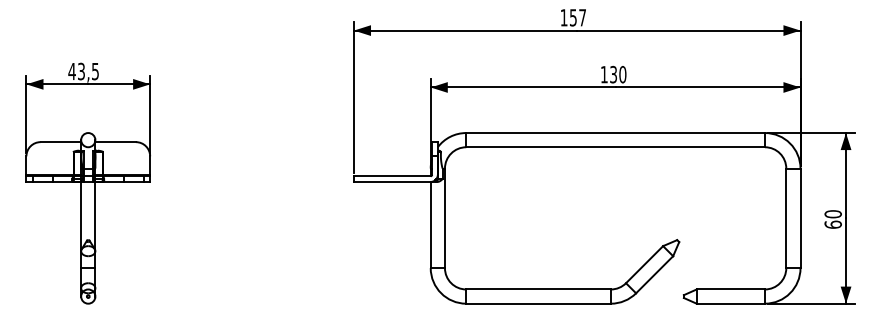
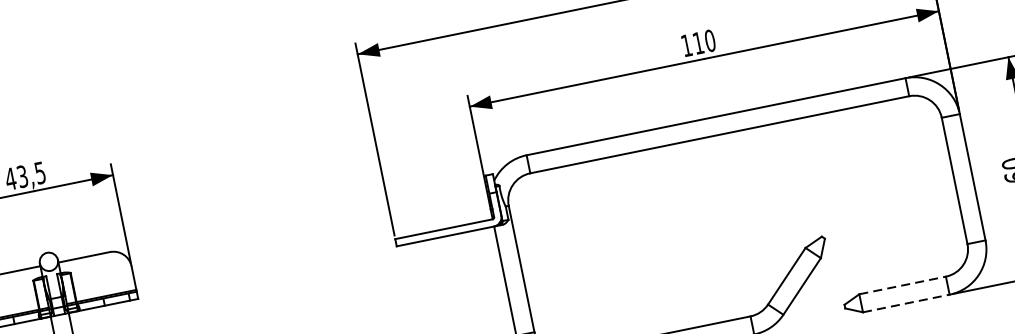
text: (613, 74) -> (698, 43), 130 -> 110
line: (731, 289) -> (903, 285), solid -> dashed
line: (731, 303) -> (907, 303), solid -> dashed

